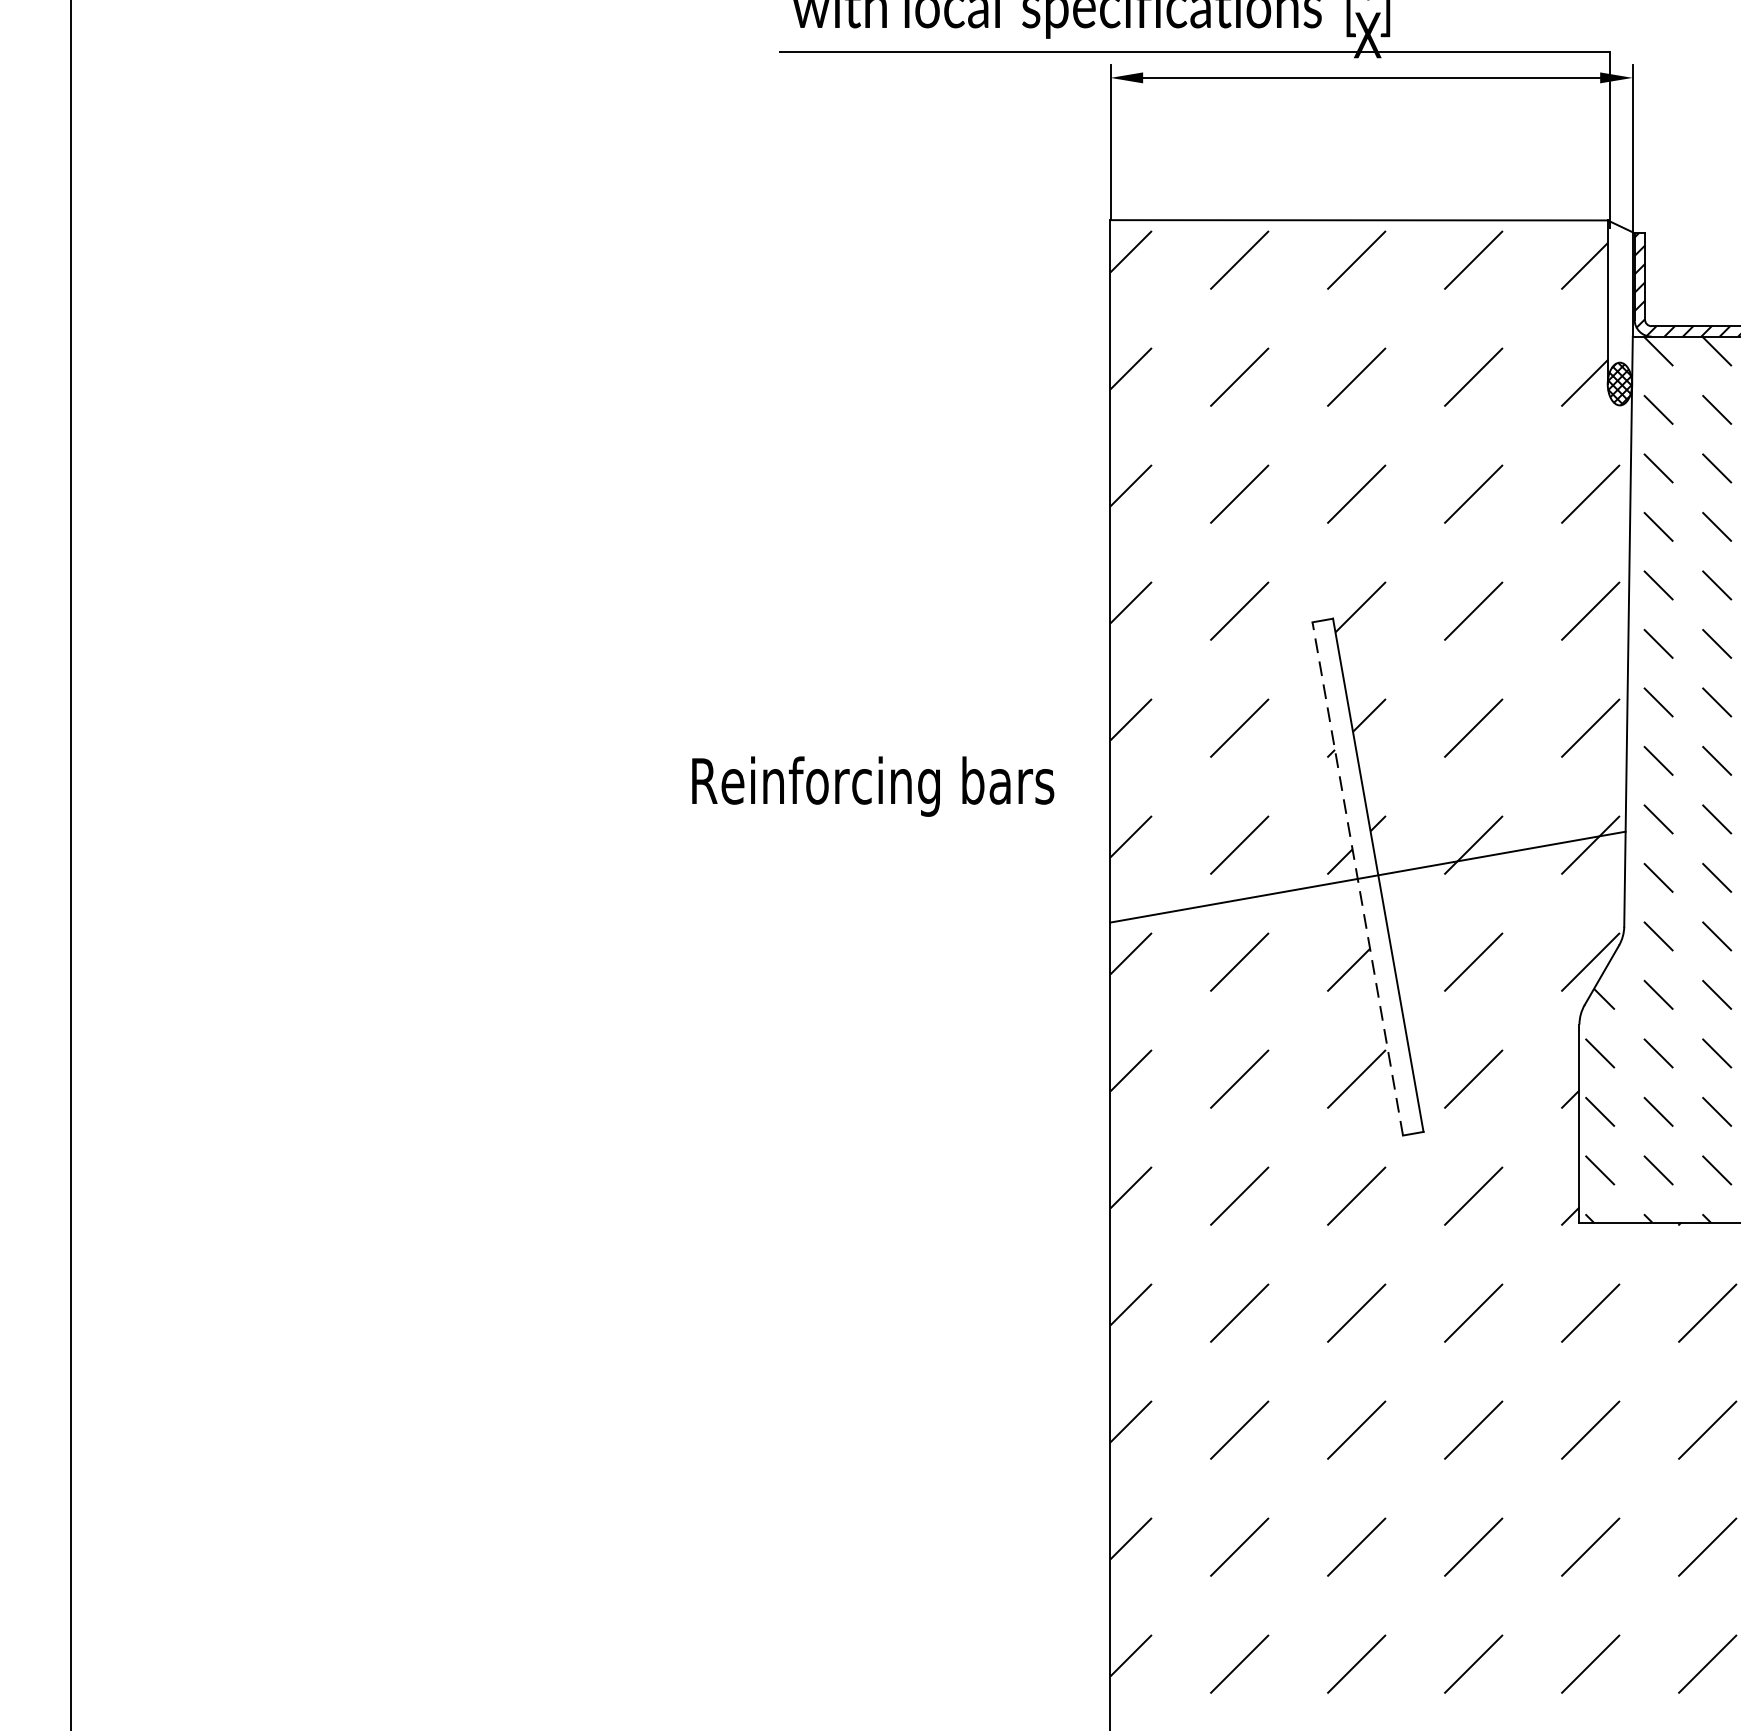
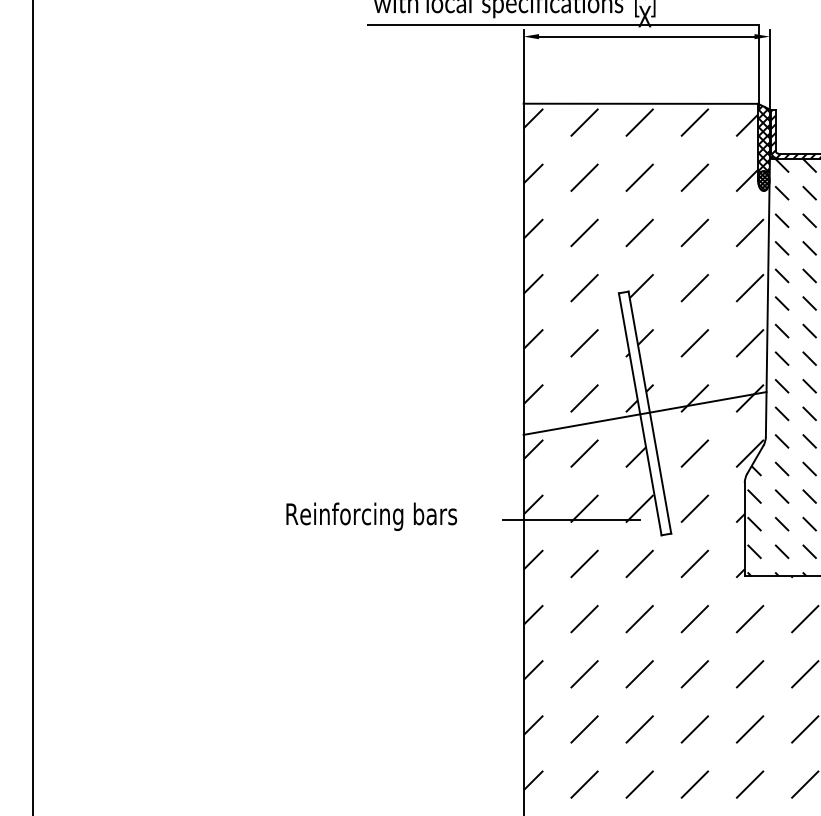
hatch: (1623, 302) -> (765, 142), added
text: (872, 785) -> (371, 516), moved
line: (1358, 879) -> (640, 414), dashed -> solid
line: (1209, 1101) -> (570, 519), added

